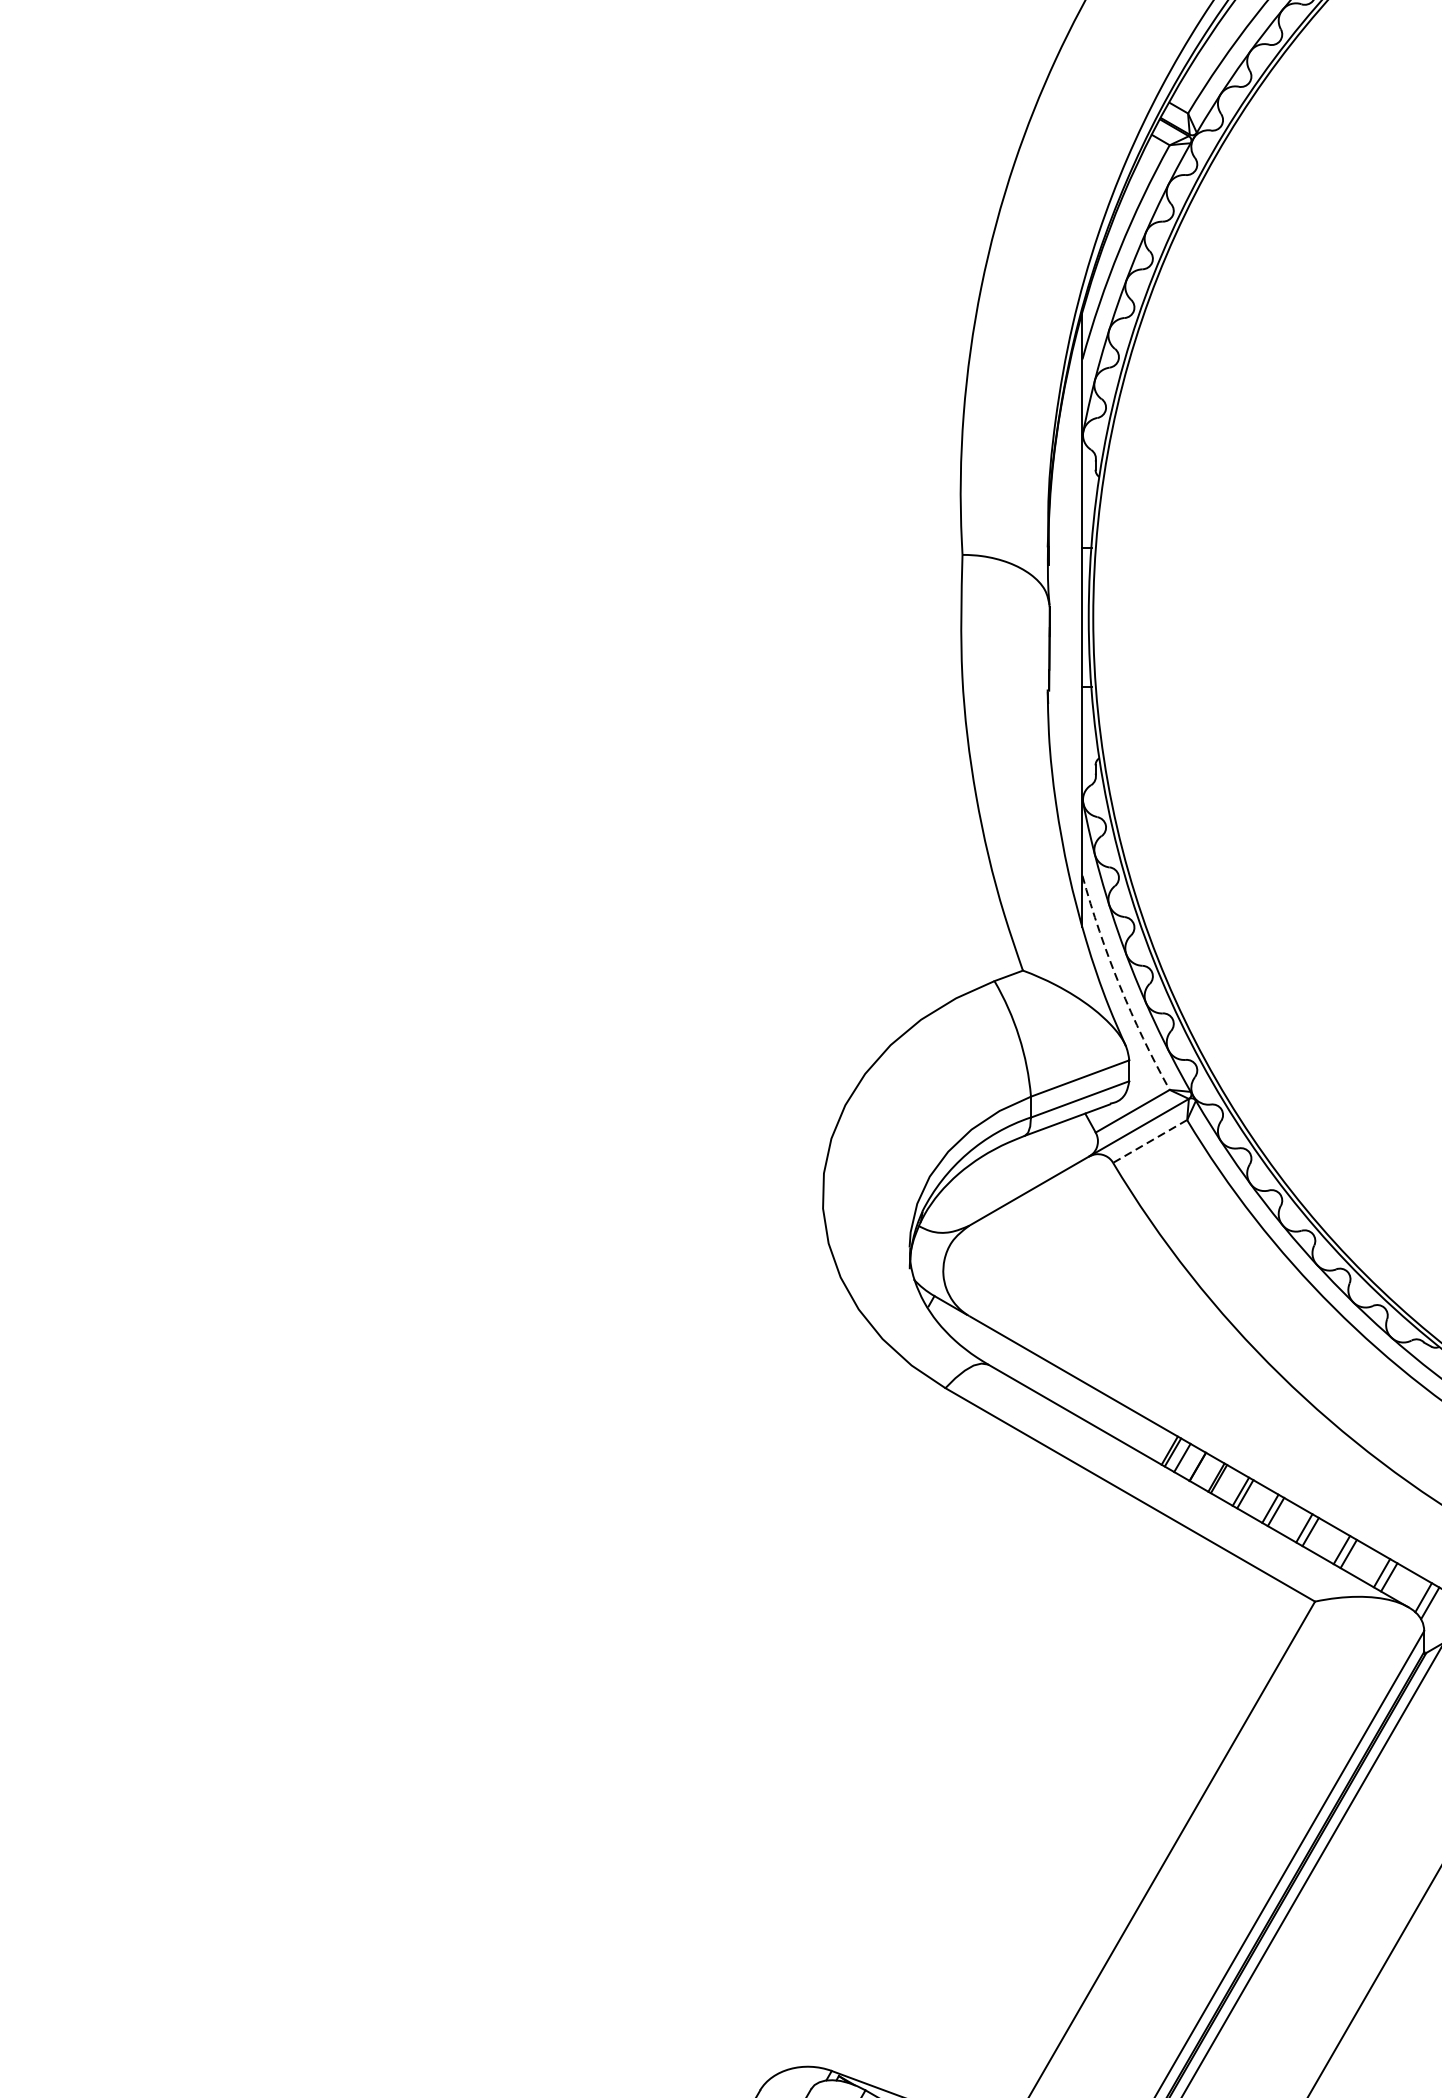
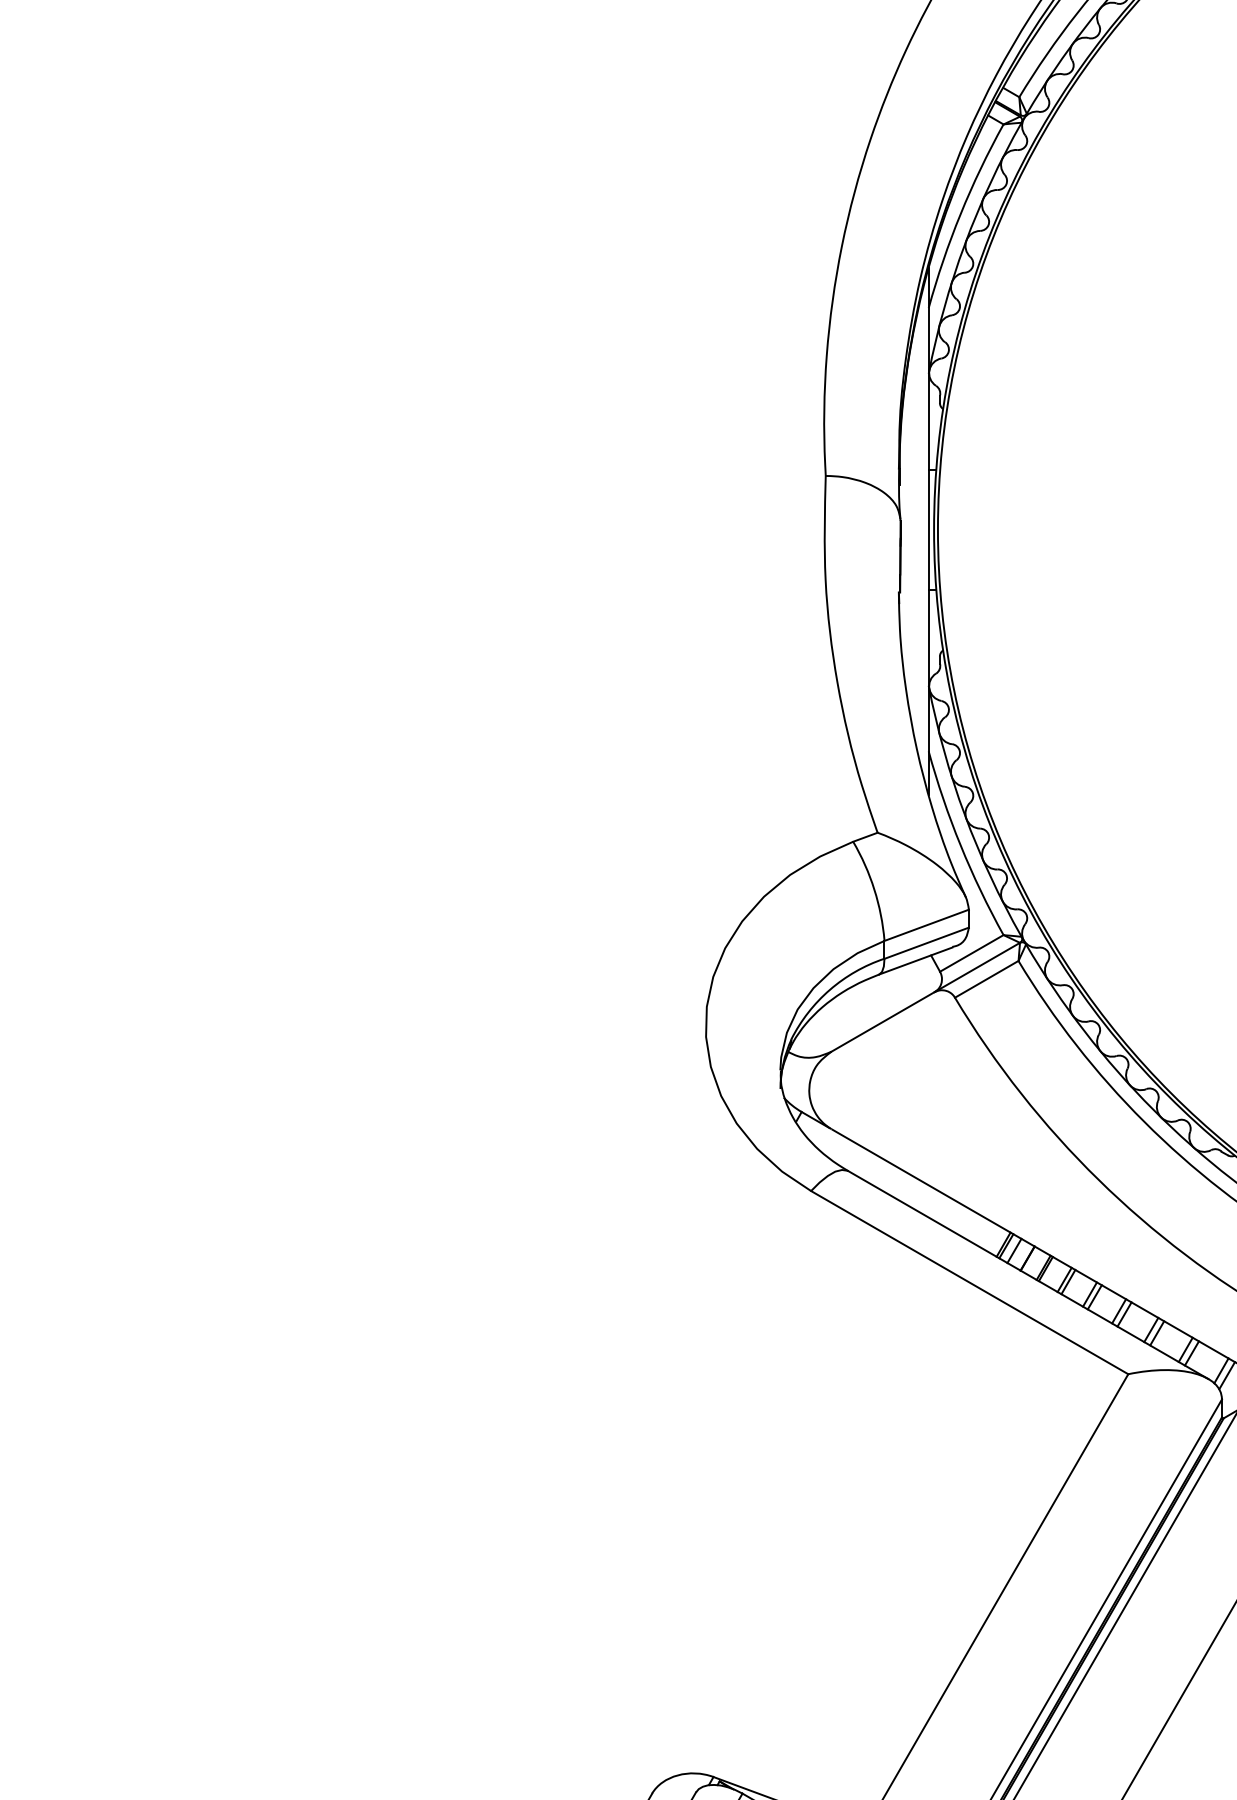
arc: (1119, 985) -> (960, 845), dashed -> solid
line: (1149, 1141) -> (986, 979), dashed -> solid

